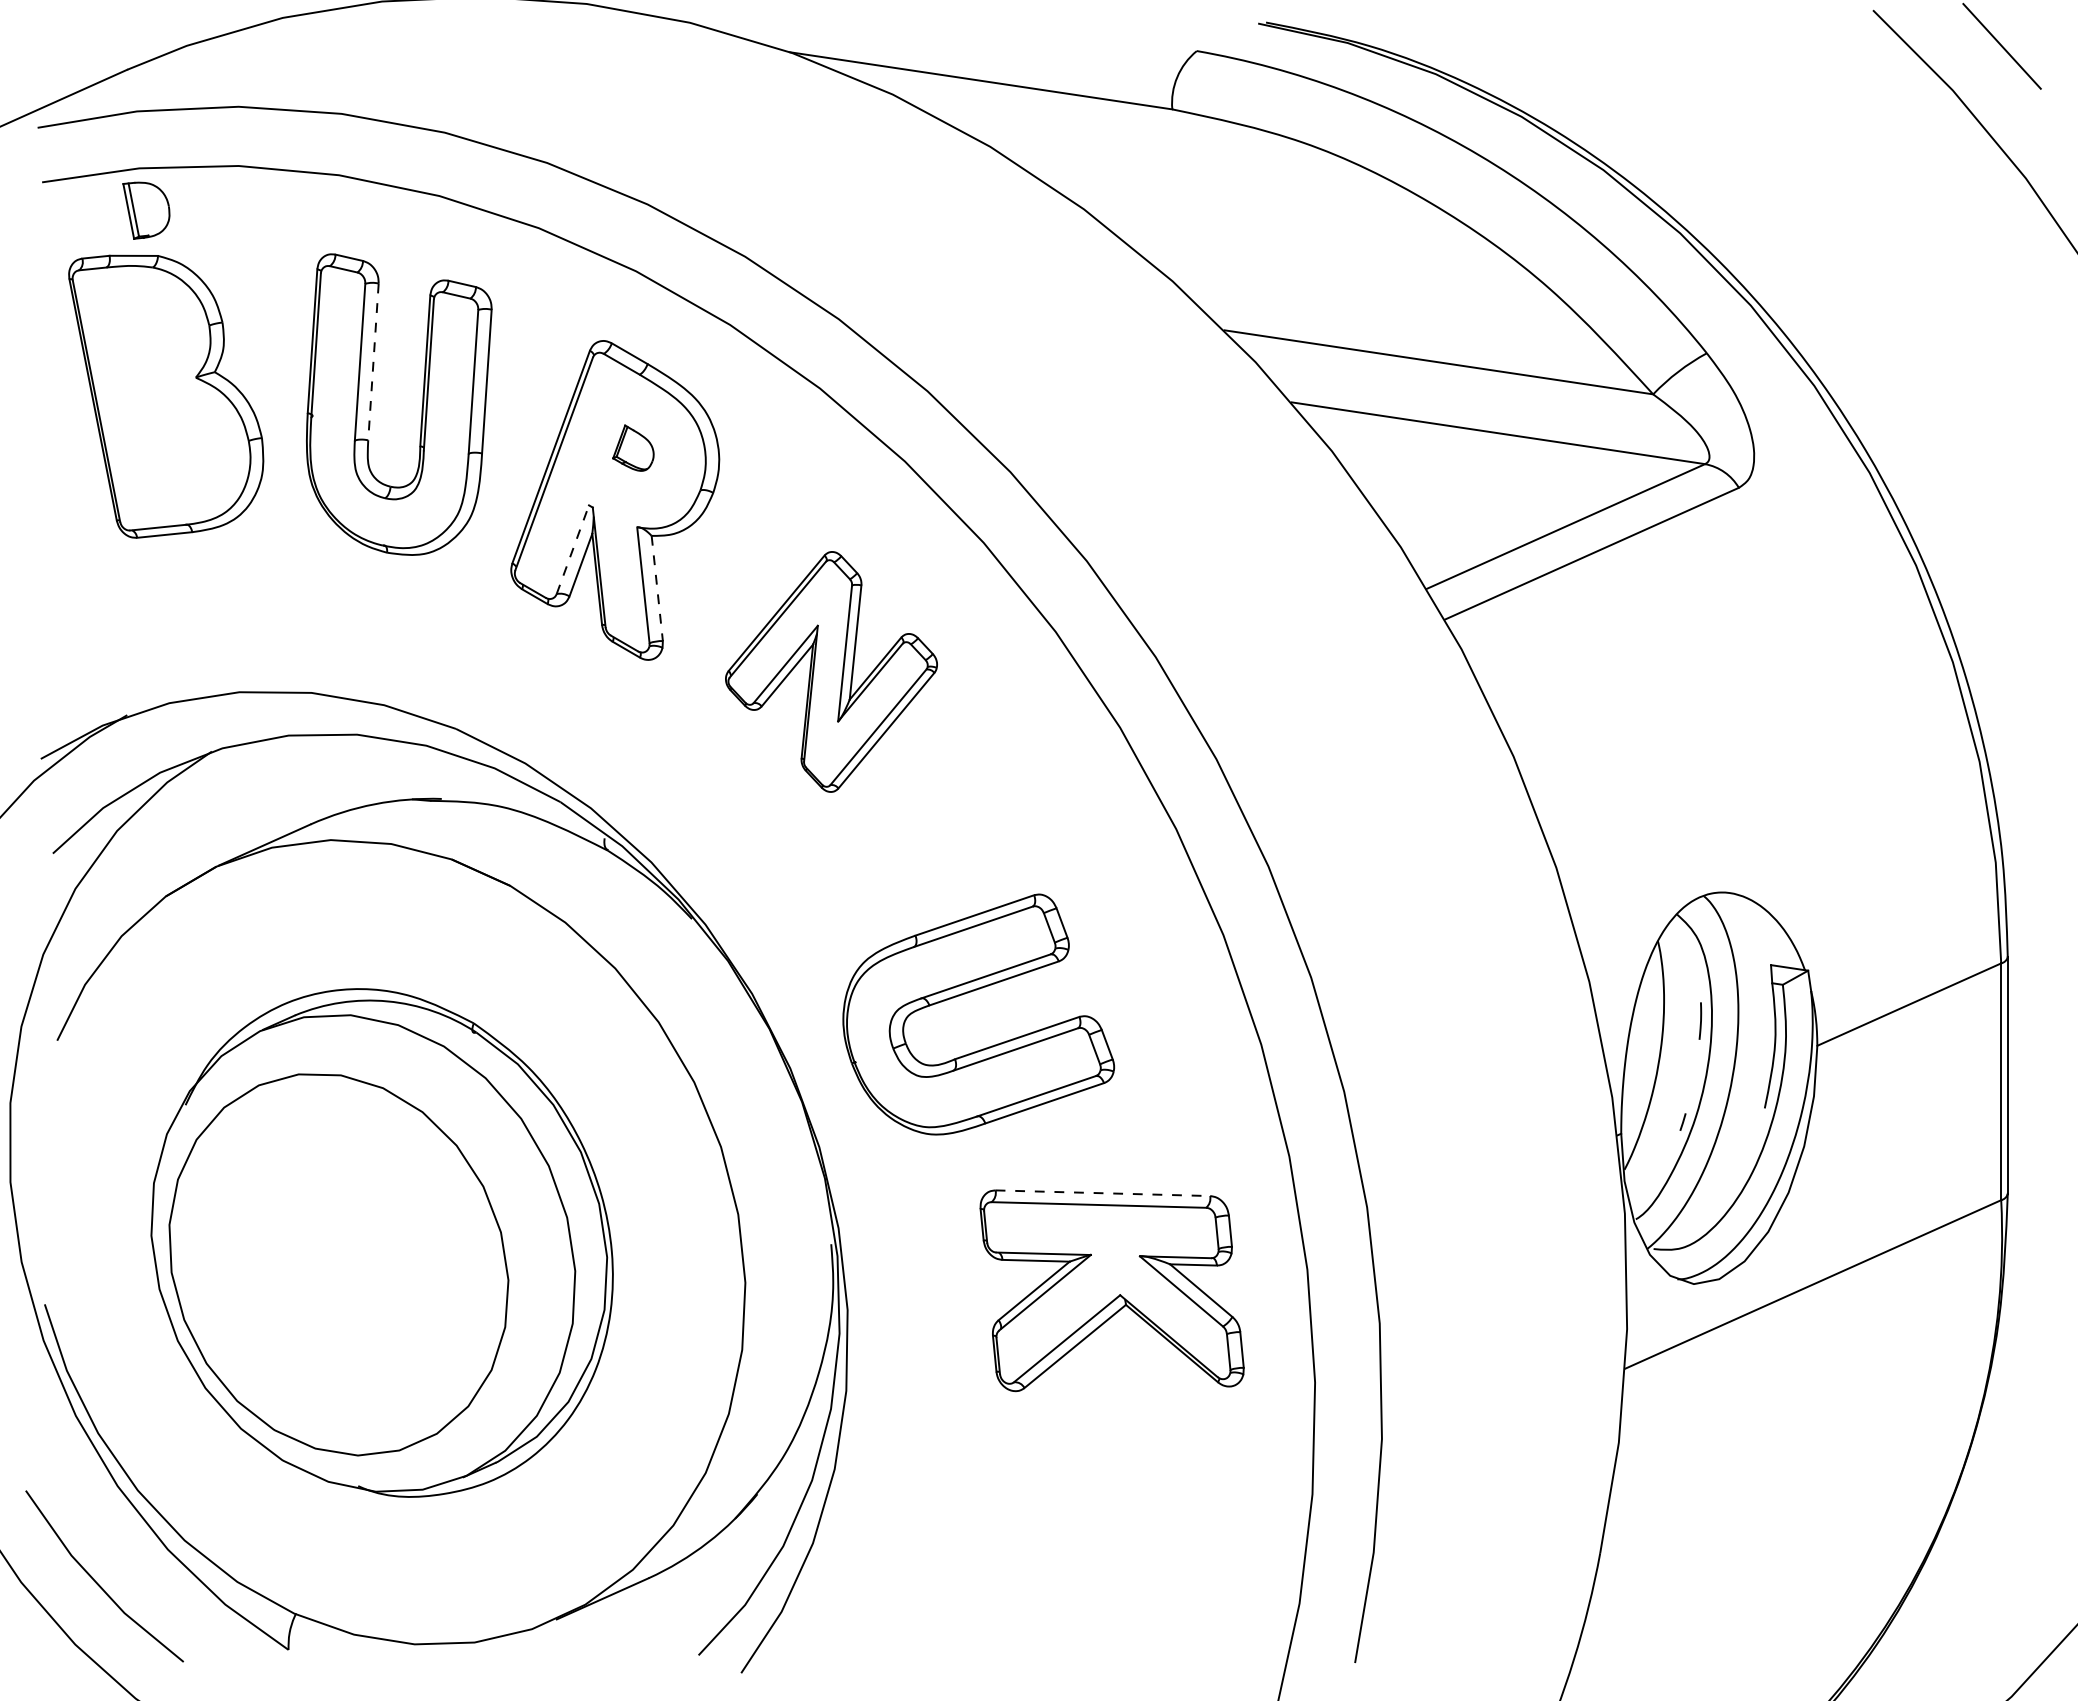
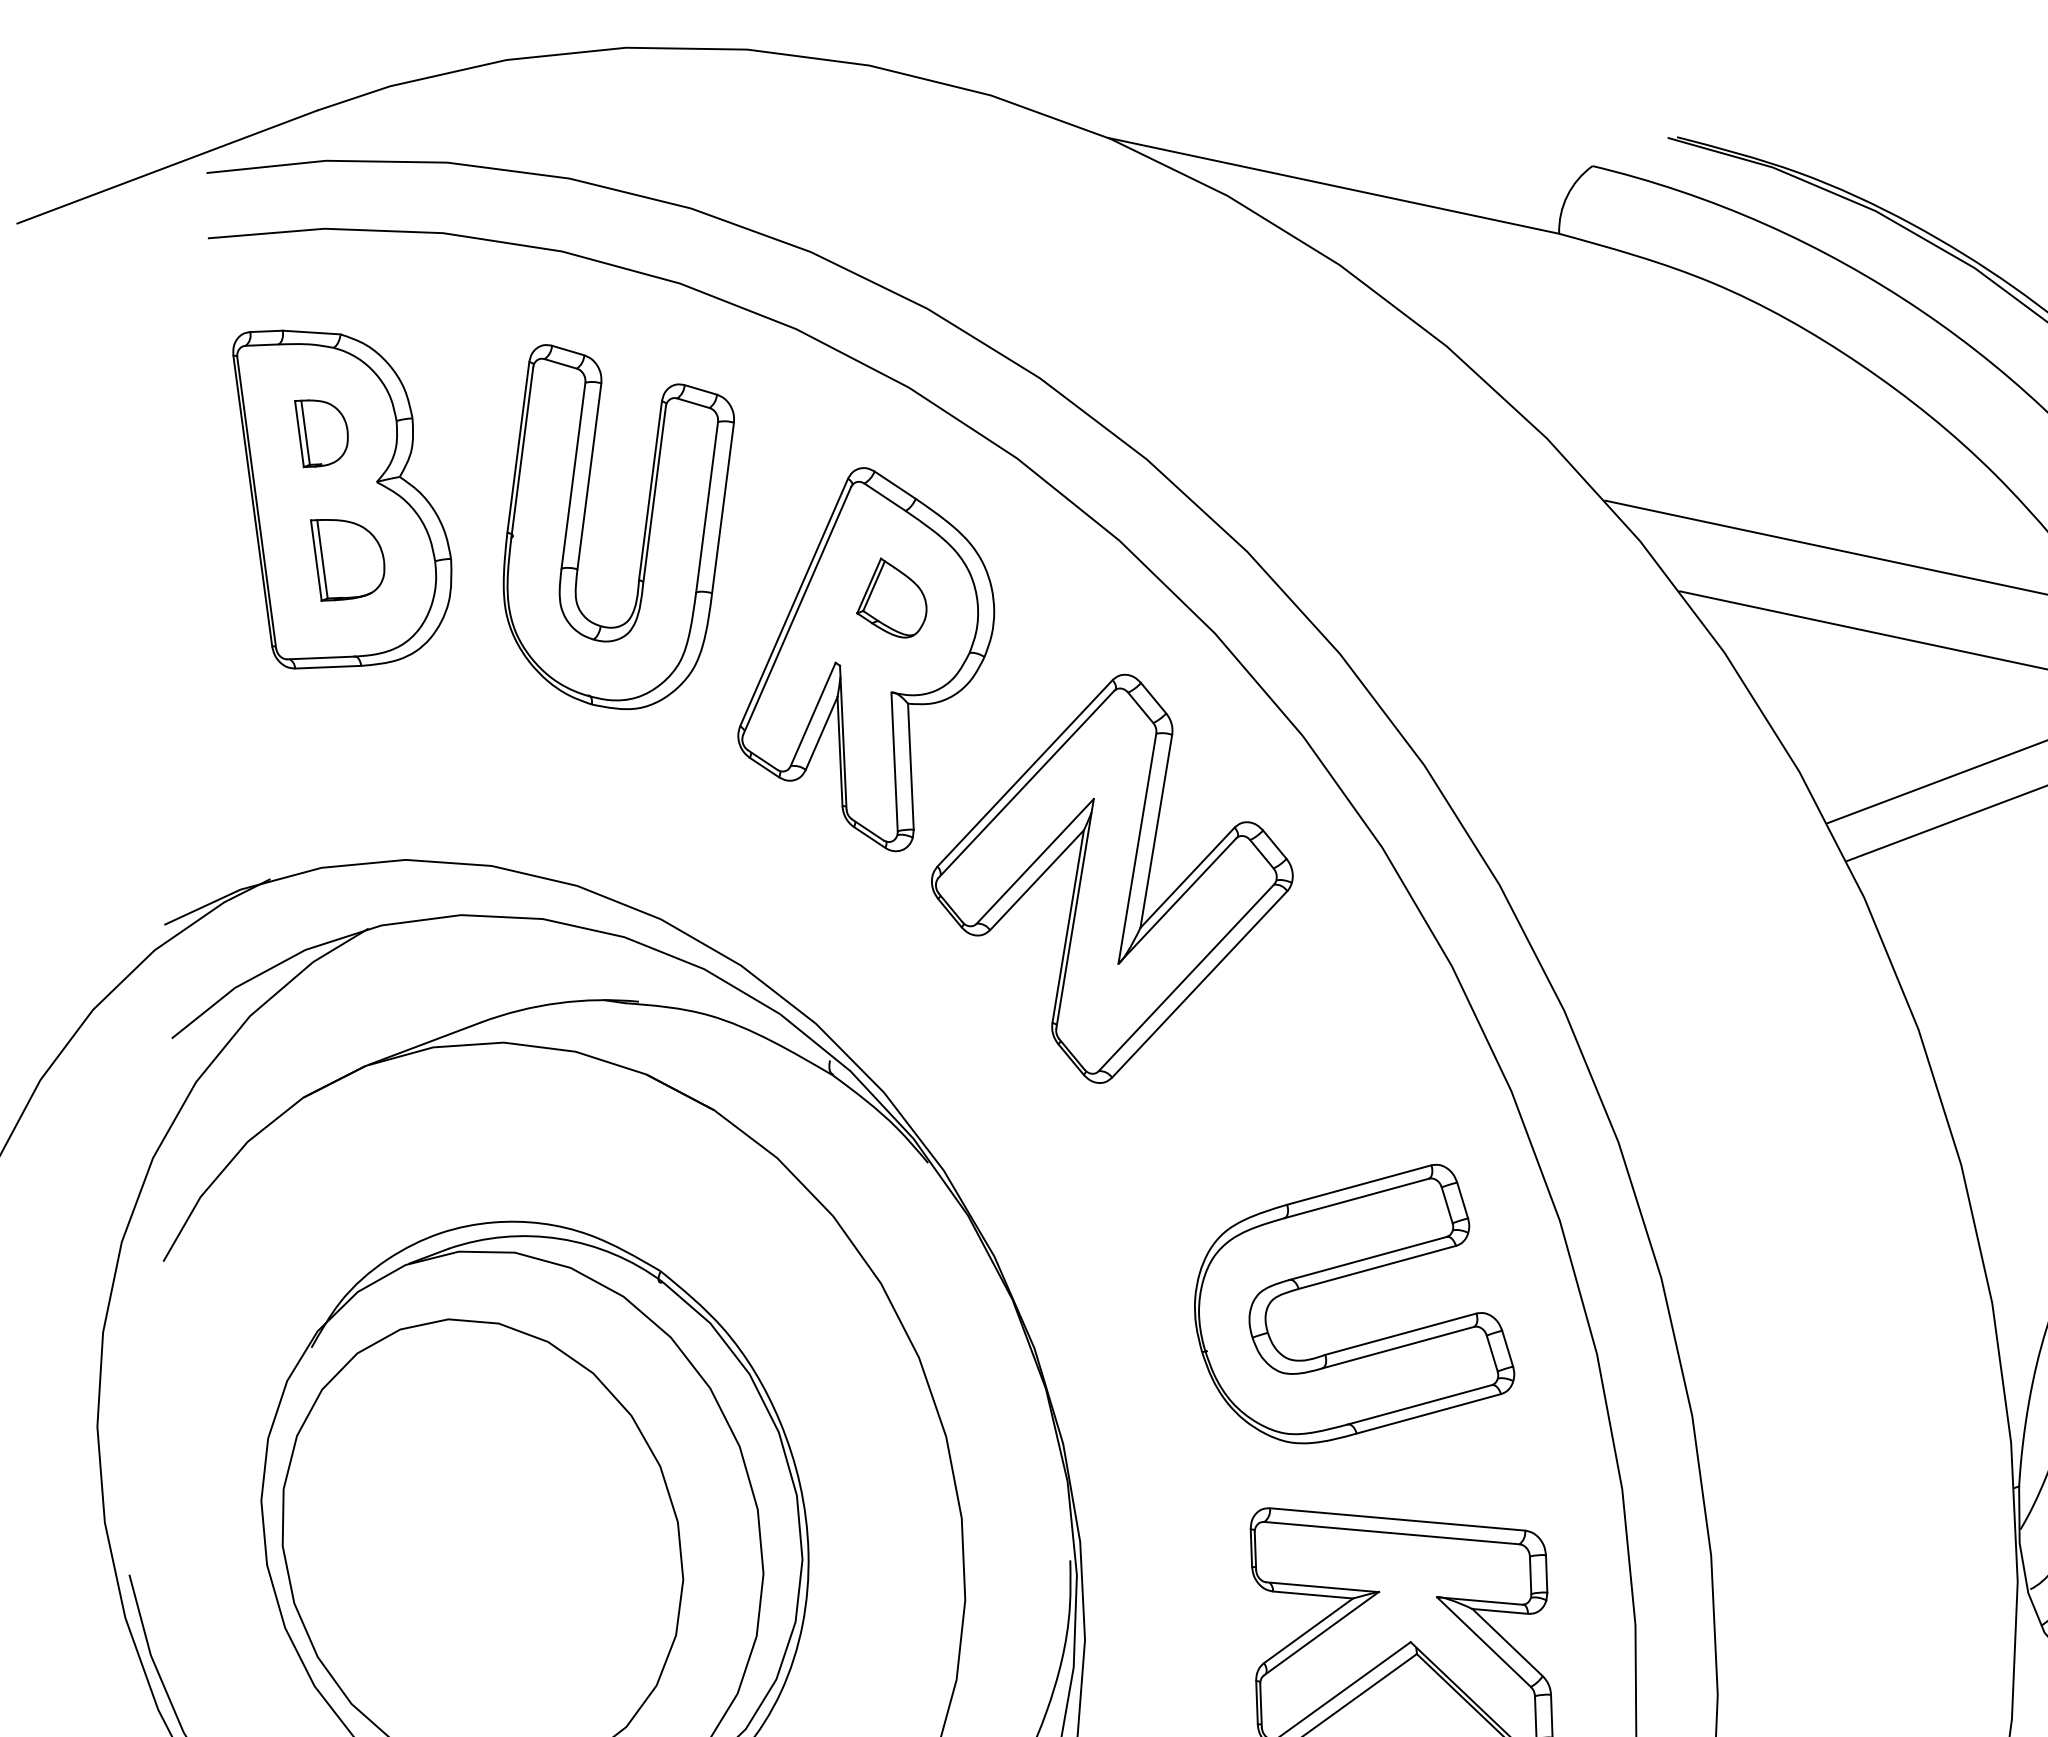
part: (146, 210) -> (320, 434), moved
line: (373, 361) -> (589, 475), dashed -> solid
part: (174, 445) -> (346, 561), added
part: (633, 447) -> (892, 597), size x1.43
line: (573, 549) -> (813, 714), dashed -> solid
line: (657, 588) -> (911, 766), dashed -> solid
part: (831, 671) -> (1112, 878), size x1.43
part: (971, 992) -> (1349, 1276), moved
line: (1103, 1193) -> (1398, 1519), dashed -> solid

